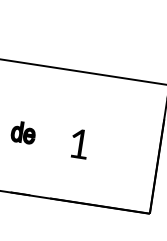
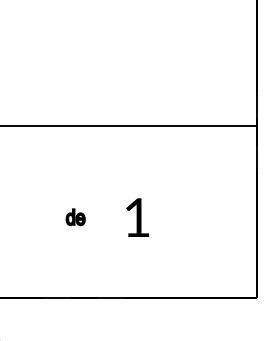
part: (23, 132) -> (75, 217), size x0.6
text: (79, 143) -> (137, 217), moved

